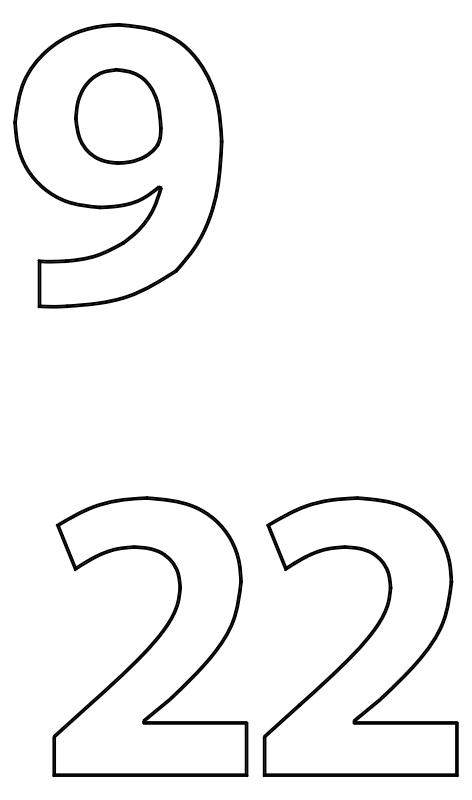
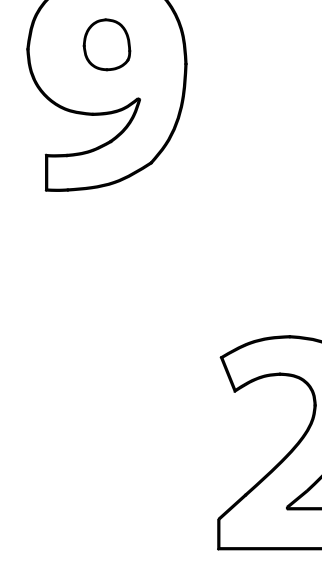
part: (118, 116) -> (107, 44), size x0.7
part: (150, 636) -> (131, 442), removed

